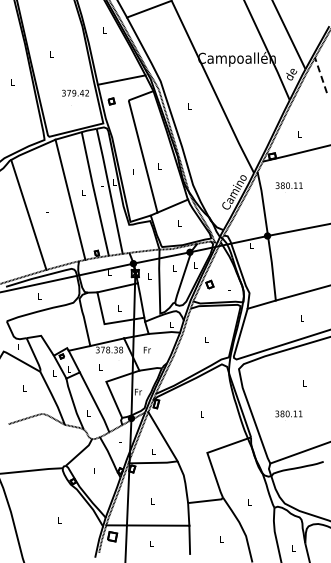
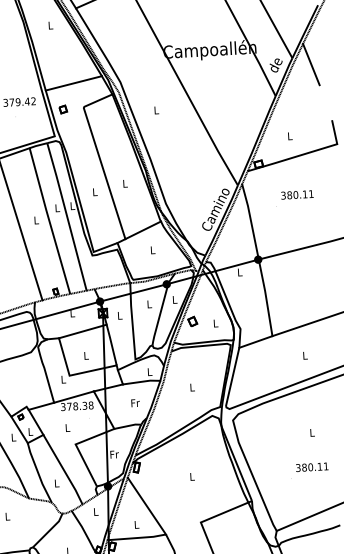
line: (321, 75) -> (311, 64), dashed -> solid
text: (288, 185) -> (296, 194), moved
text: (146, 349) -> (134, 402), moved
text: (288, 413) -> (311, 466), moved

